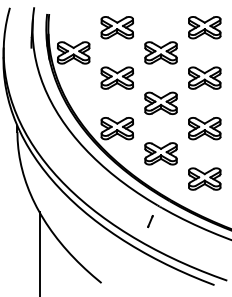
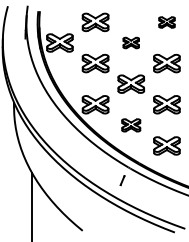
part: (204, 27) -> (166, 22), size x0.6
part: (160, 52) -> (130, 42), size x0.6
part: (160, 153) -> (130, 125), size x0.7

